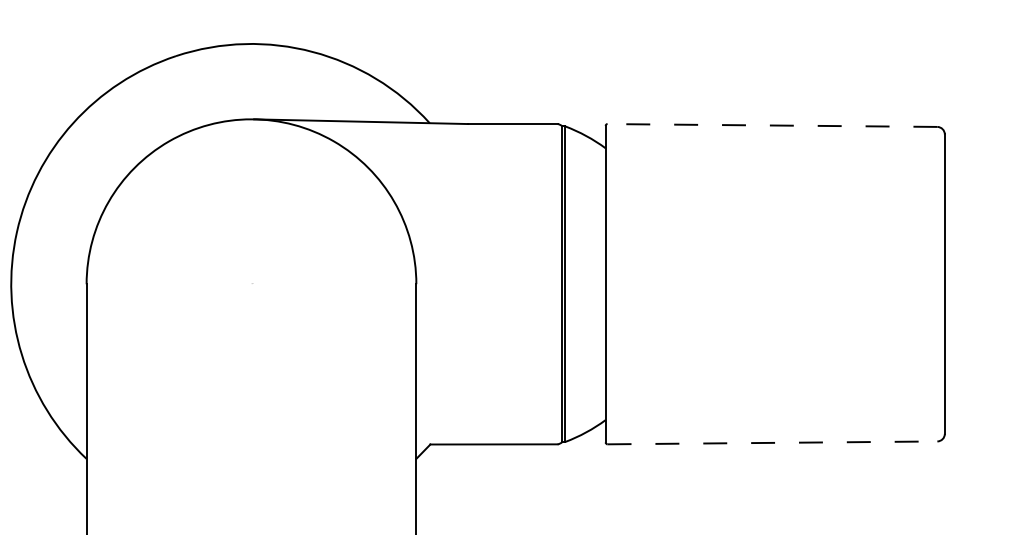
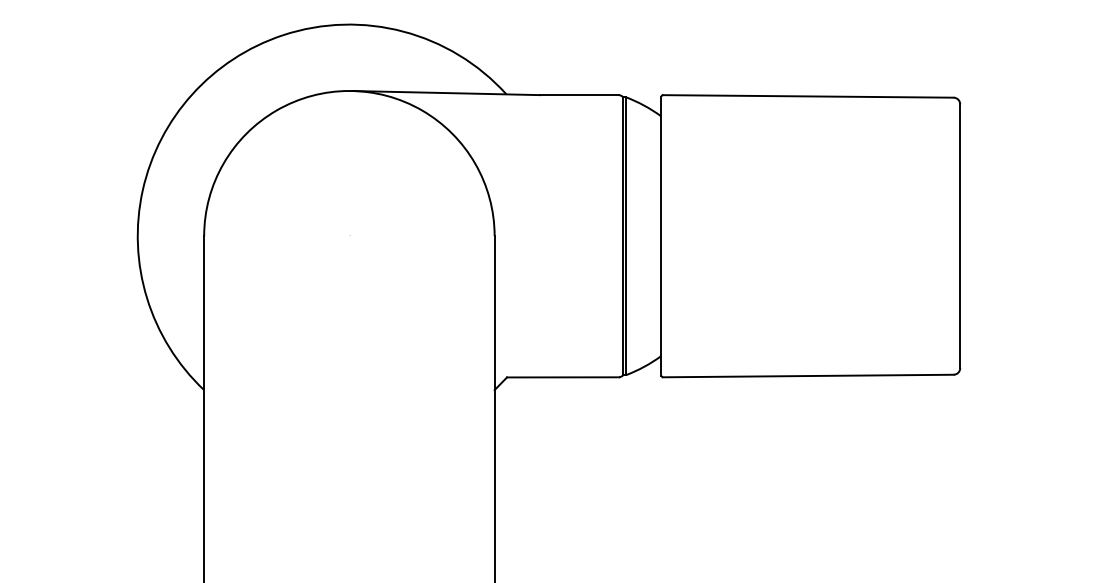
line: (771, 125) -> (807, 96), dashed -> solid
line: (772, 443) -> (808, 376), dashed -> solid

